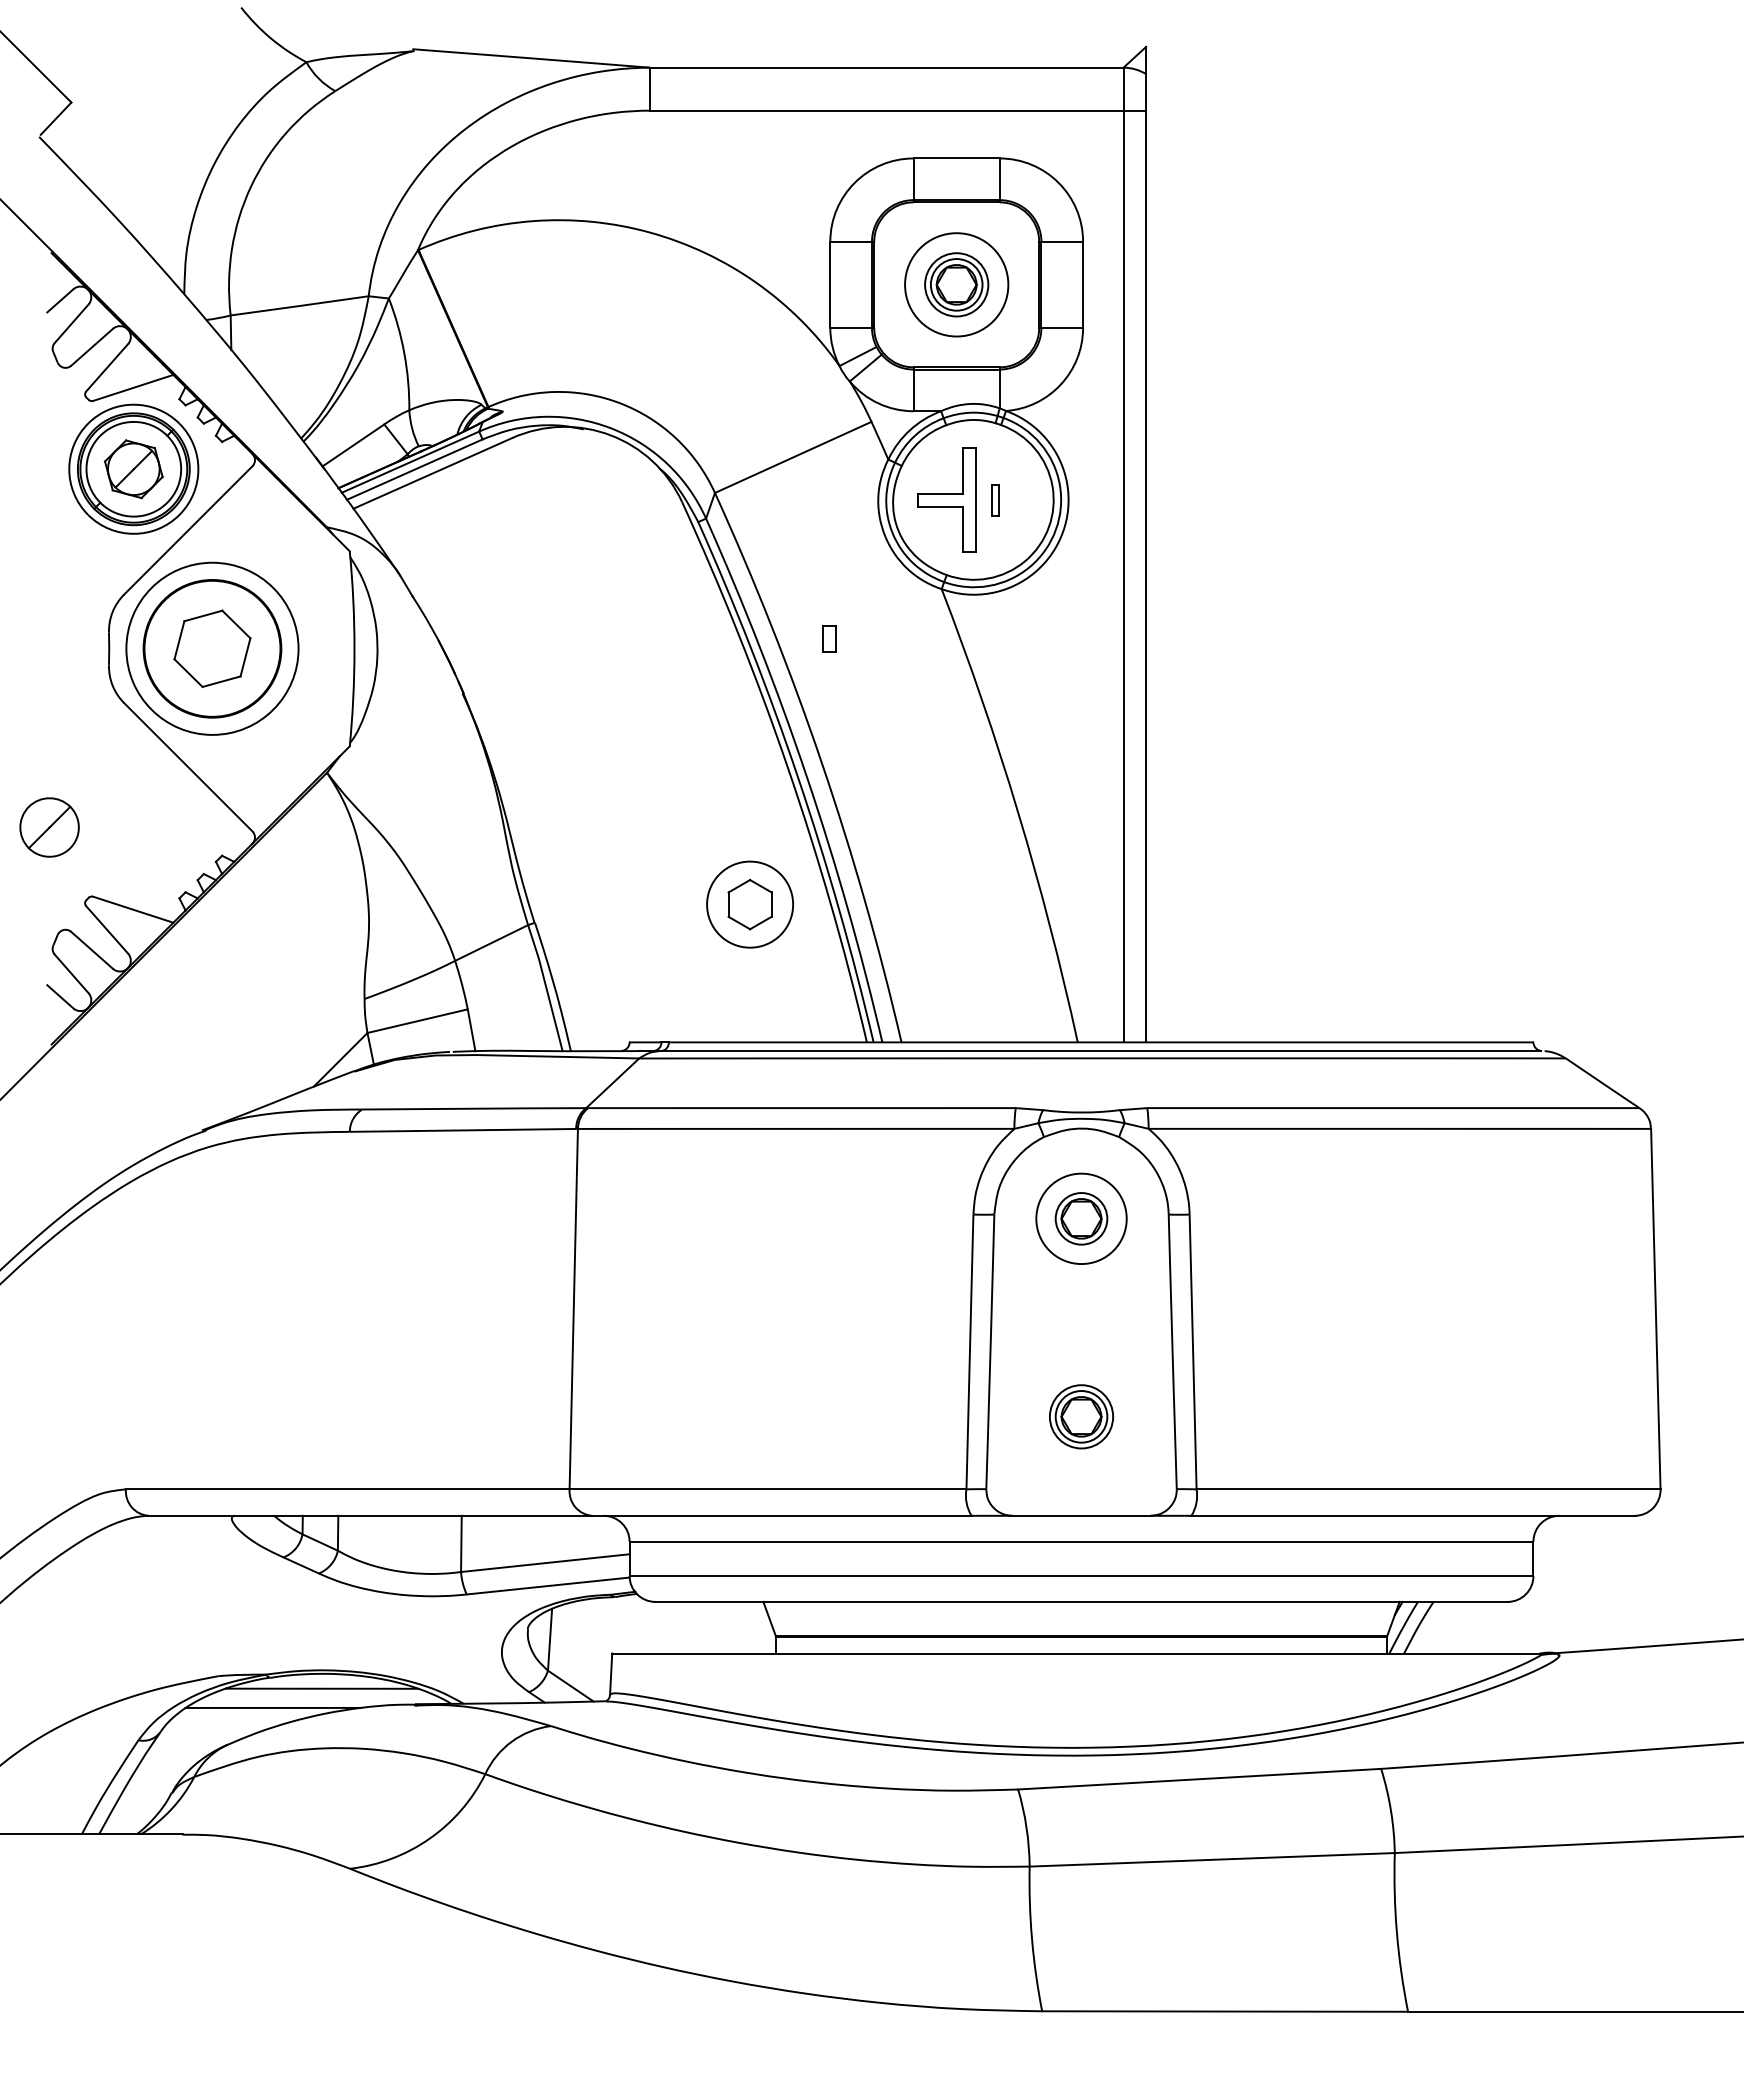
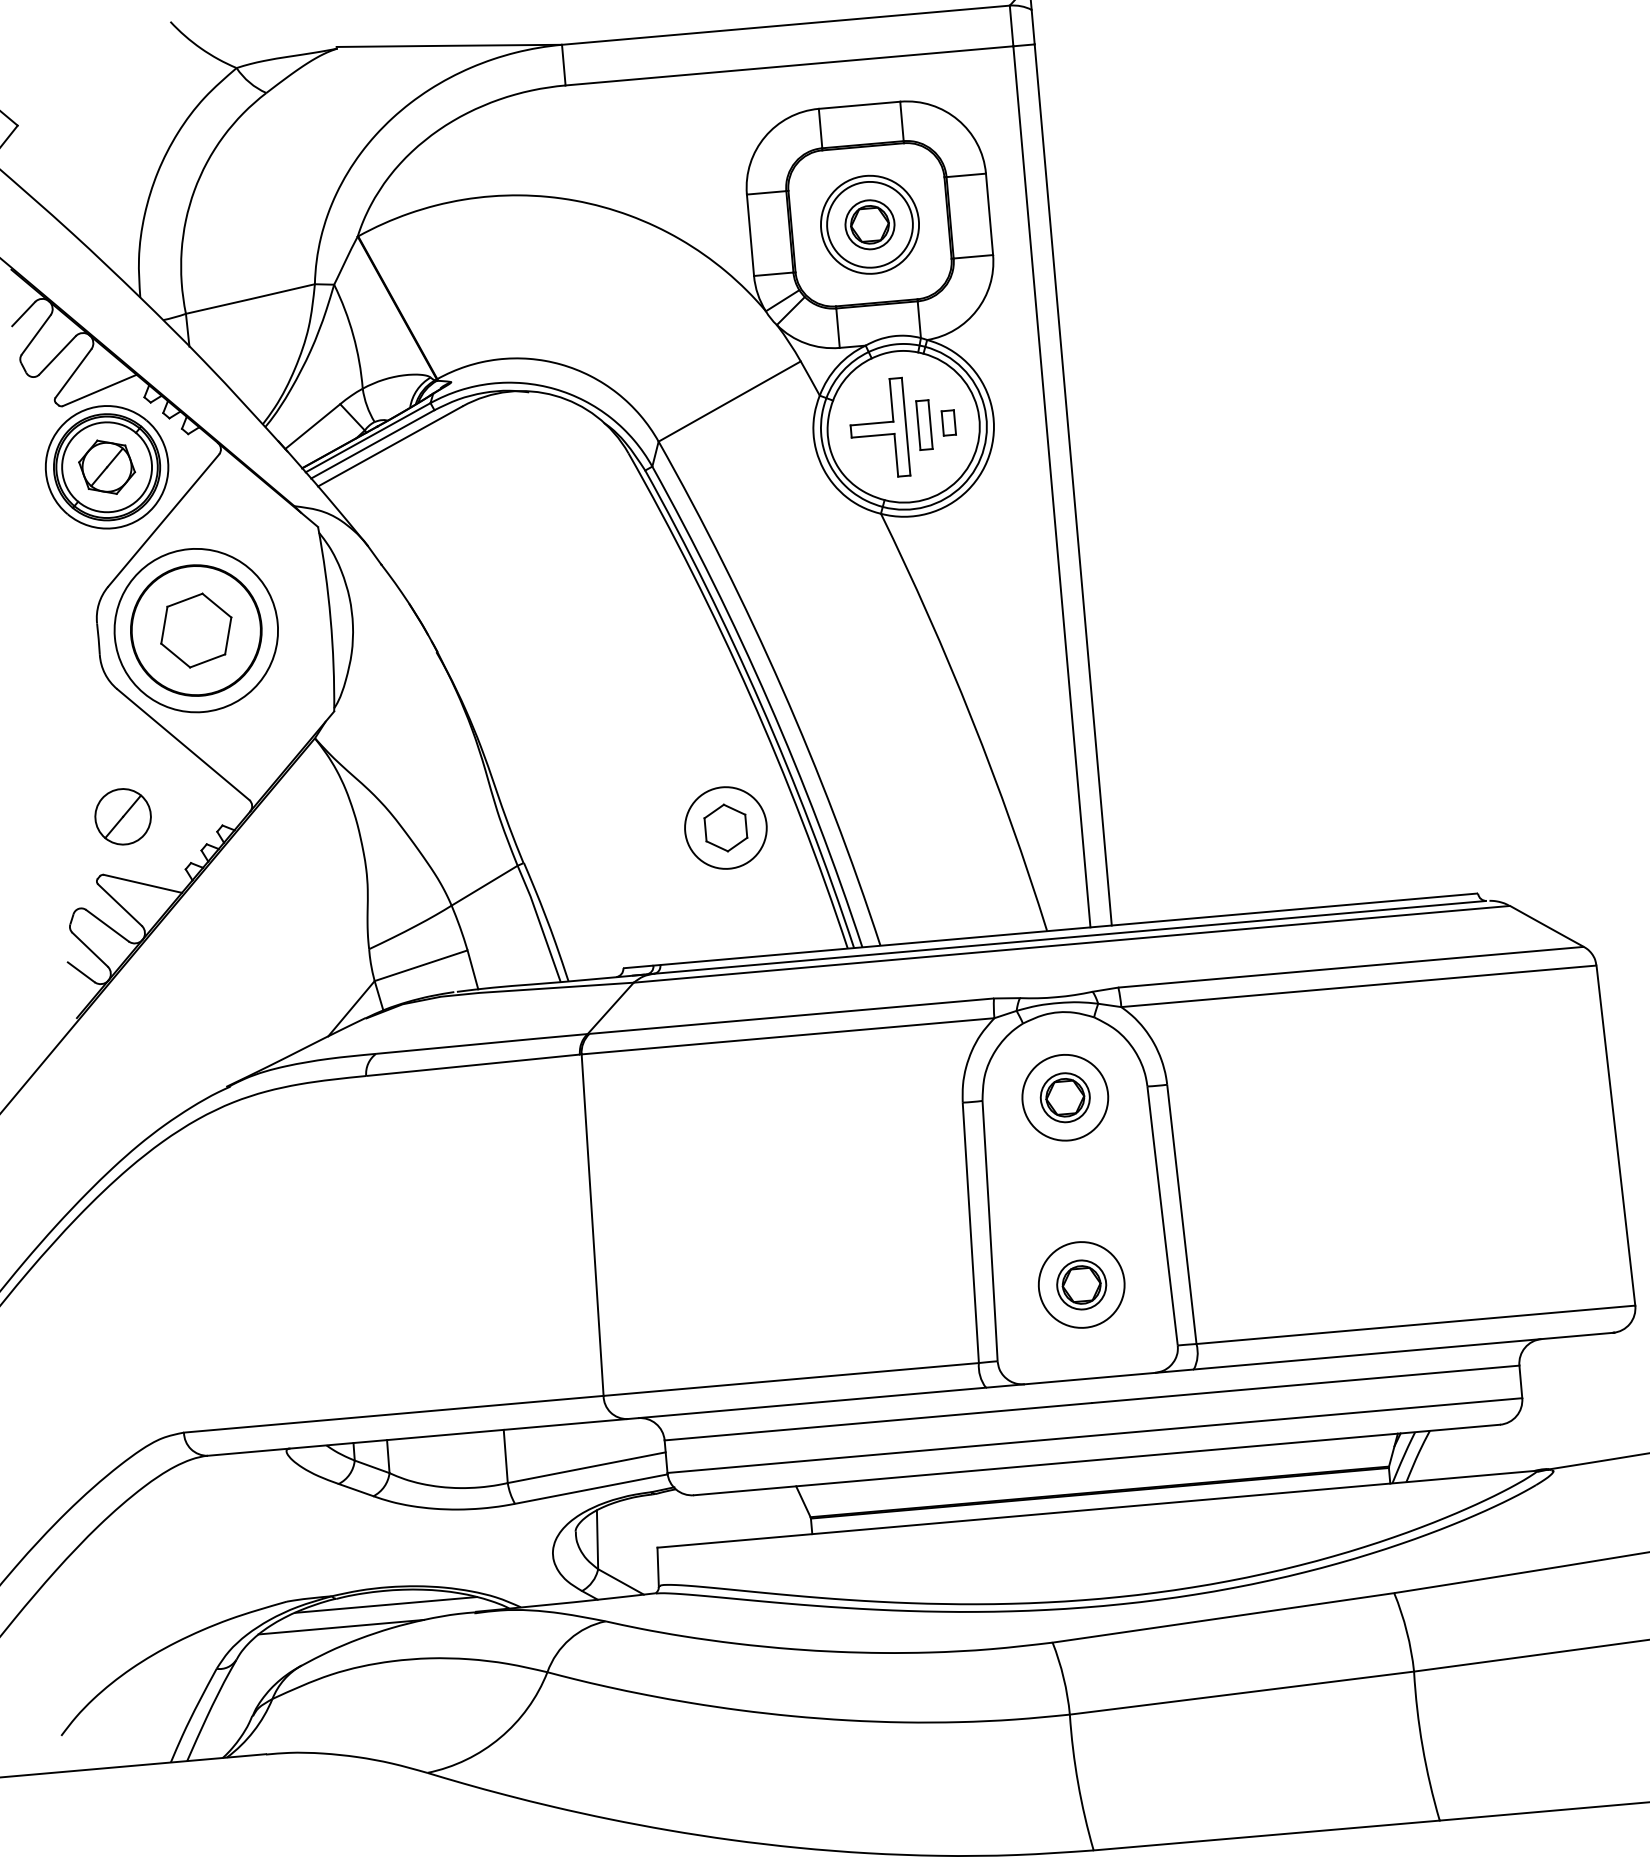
circle: (956, 284) -> (869, 224), size x1.43
part: (995, 499) -> (924, 424), size x1.67
part: (829, 638) -> (949, 422), moved
part: (49, 827) -> (123, 816), moved
circle: (1081, 1416) -> (1081, 1284), size x1.43

